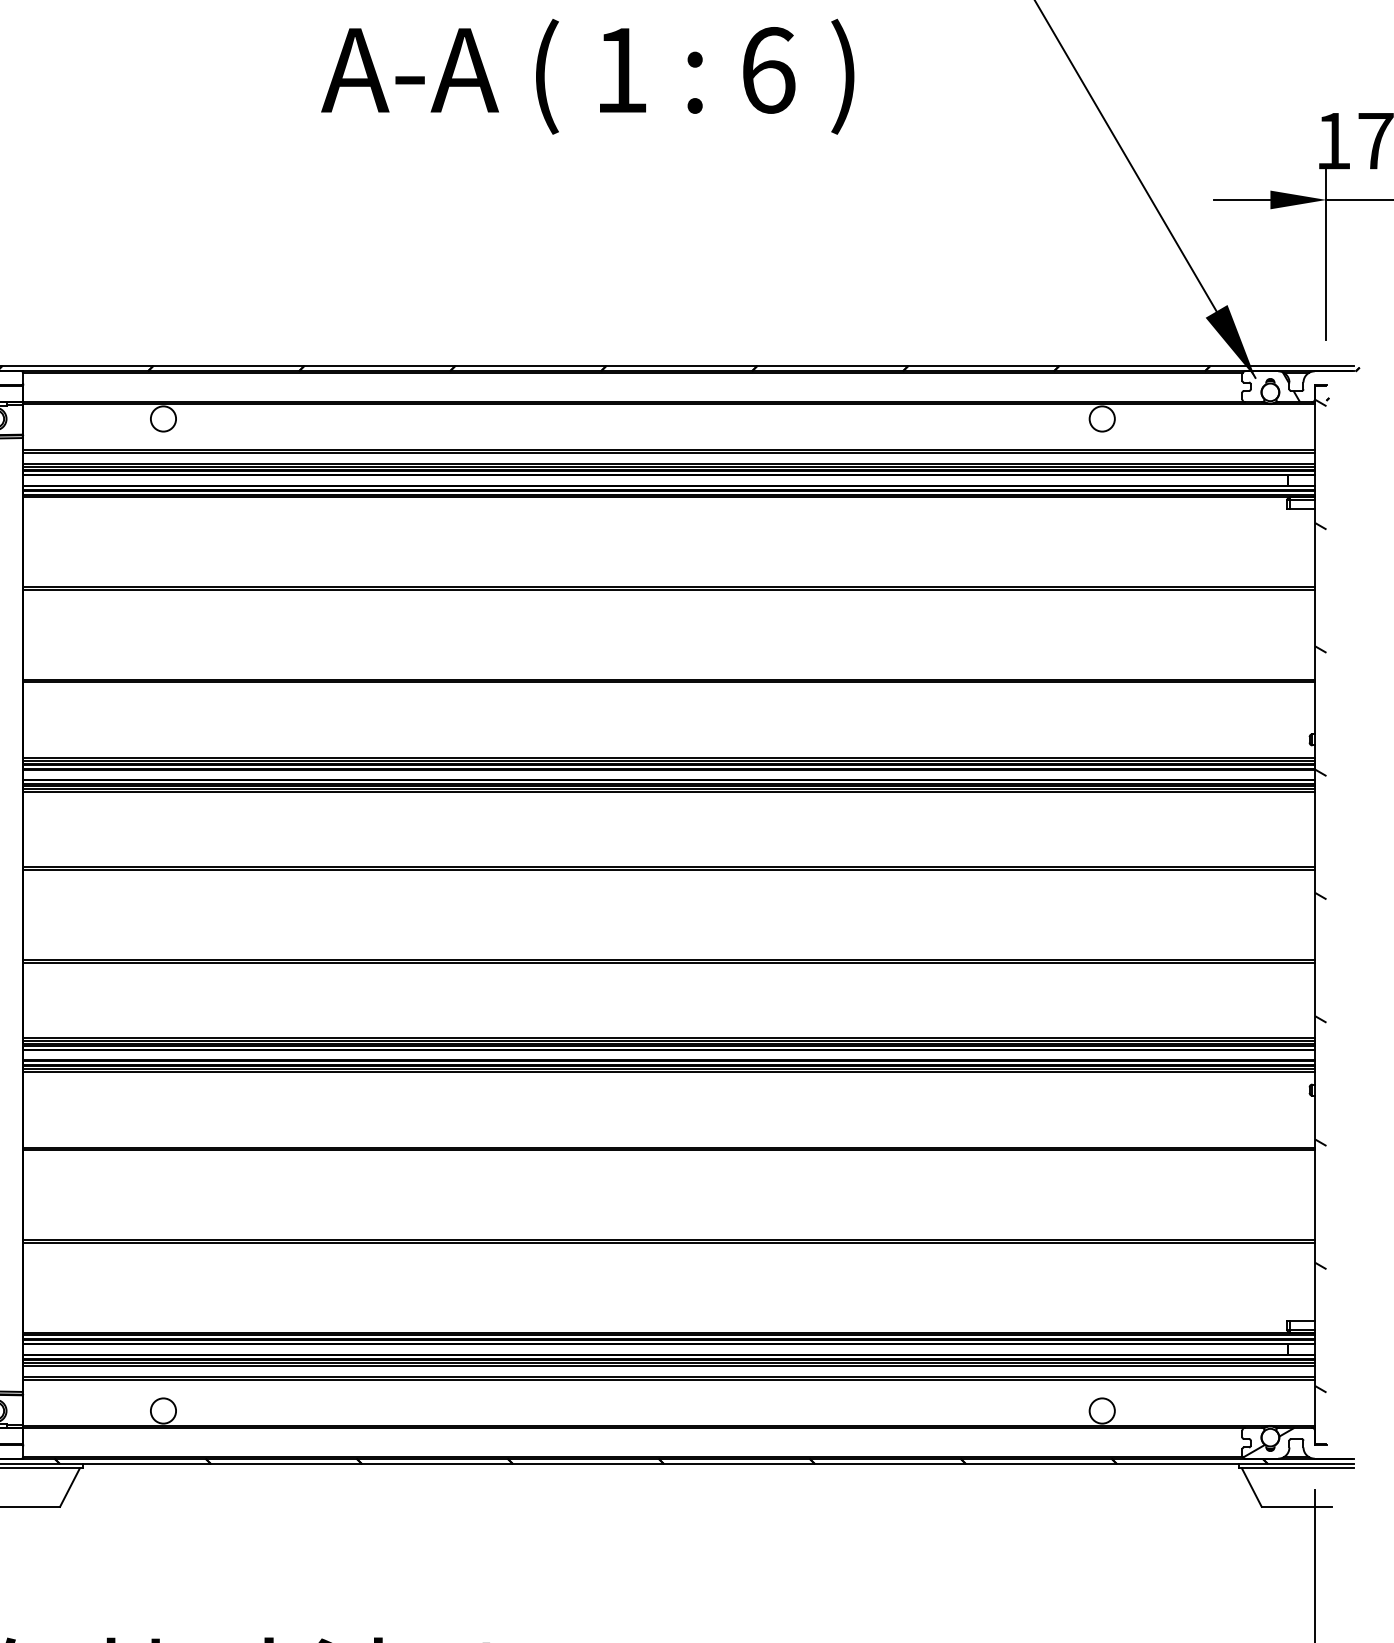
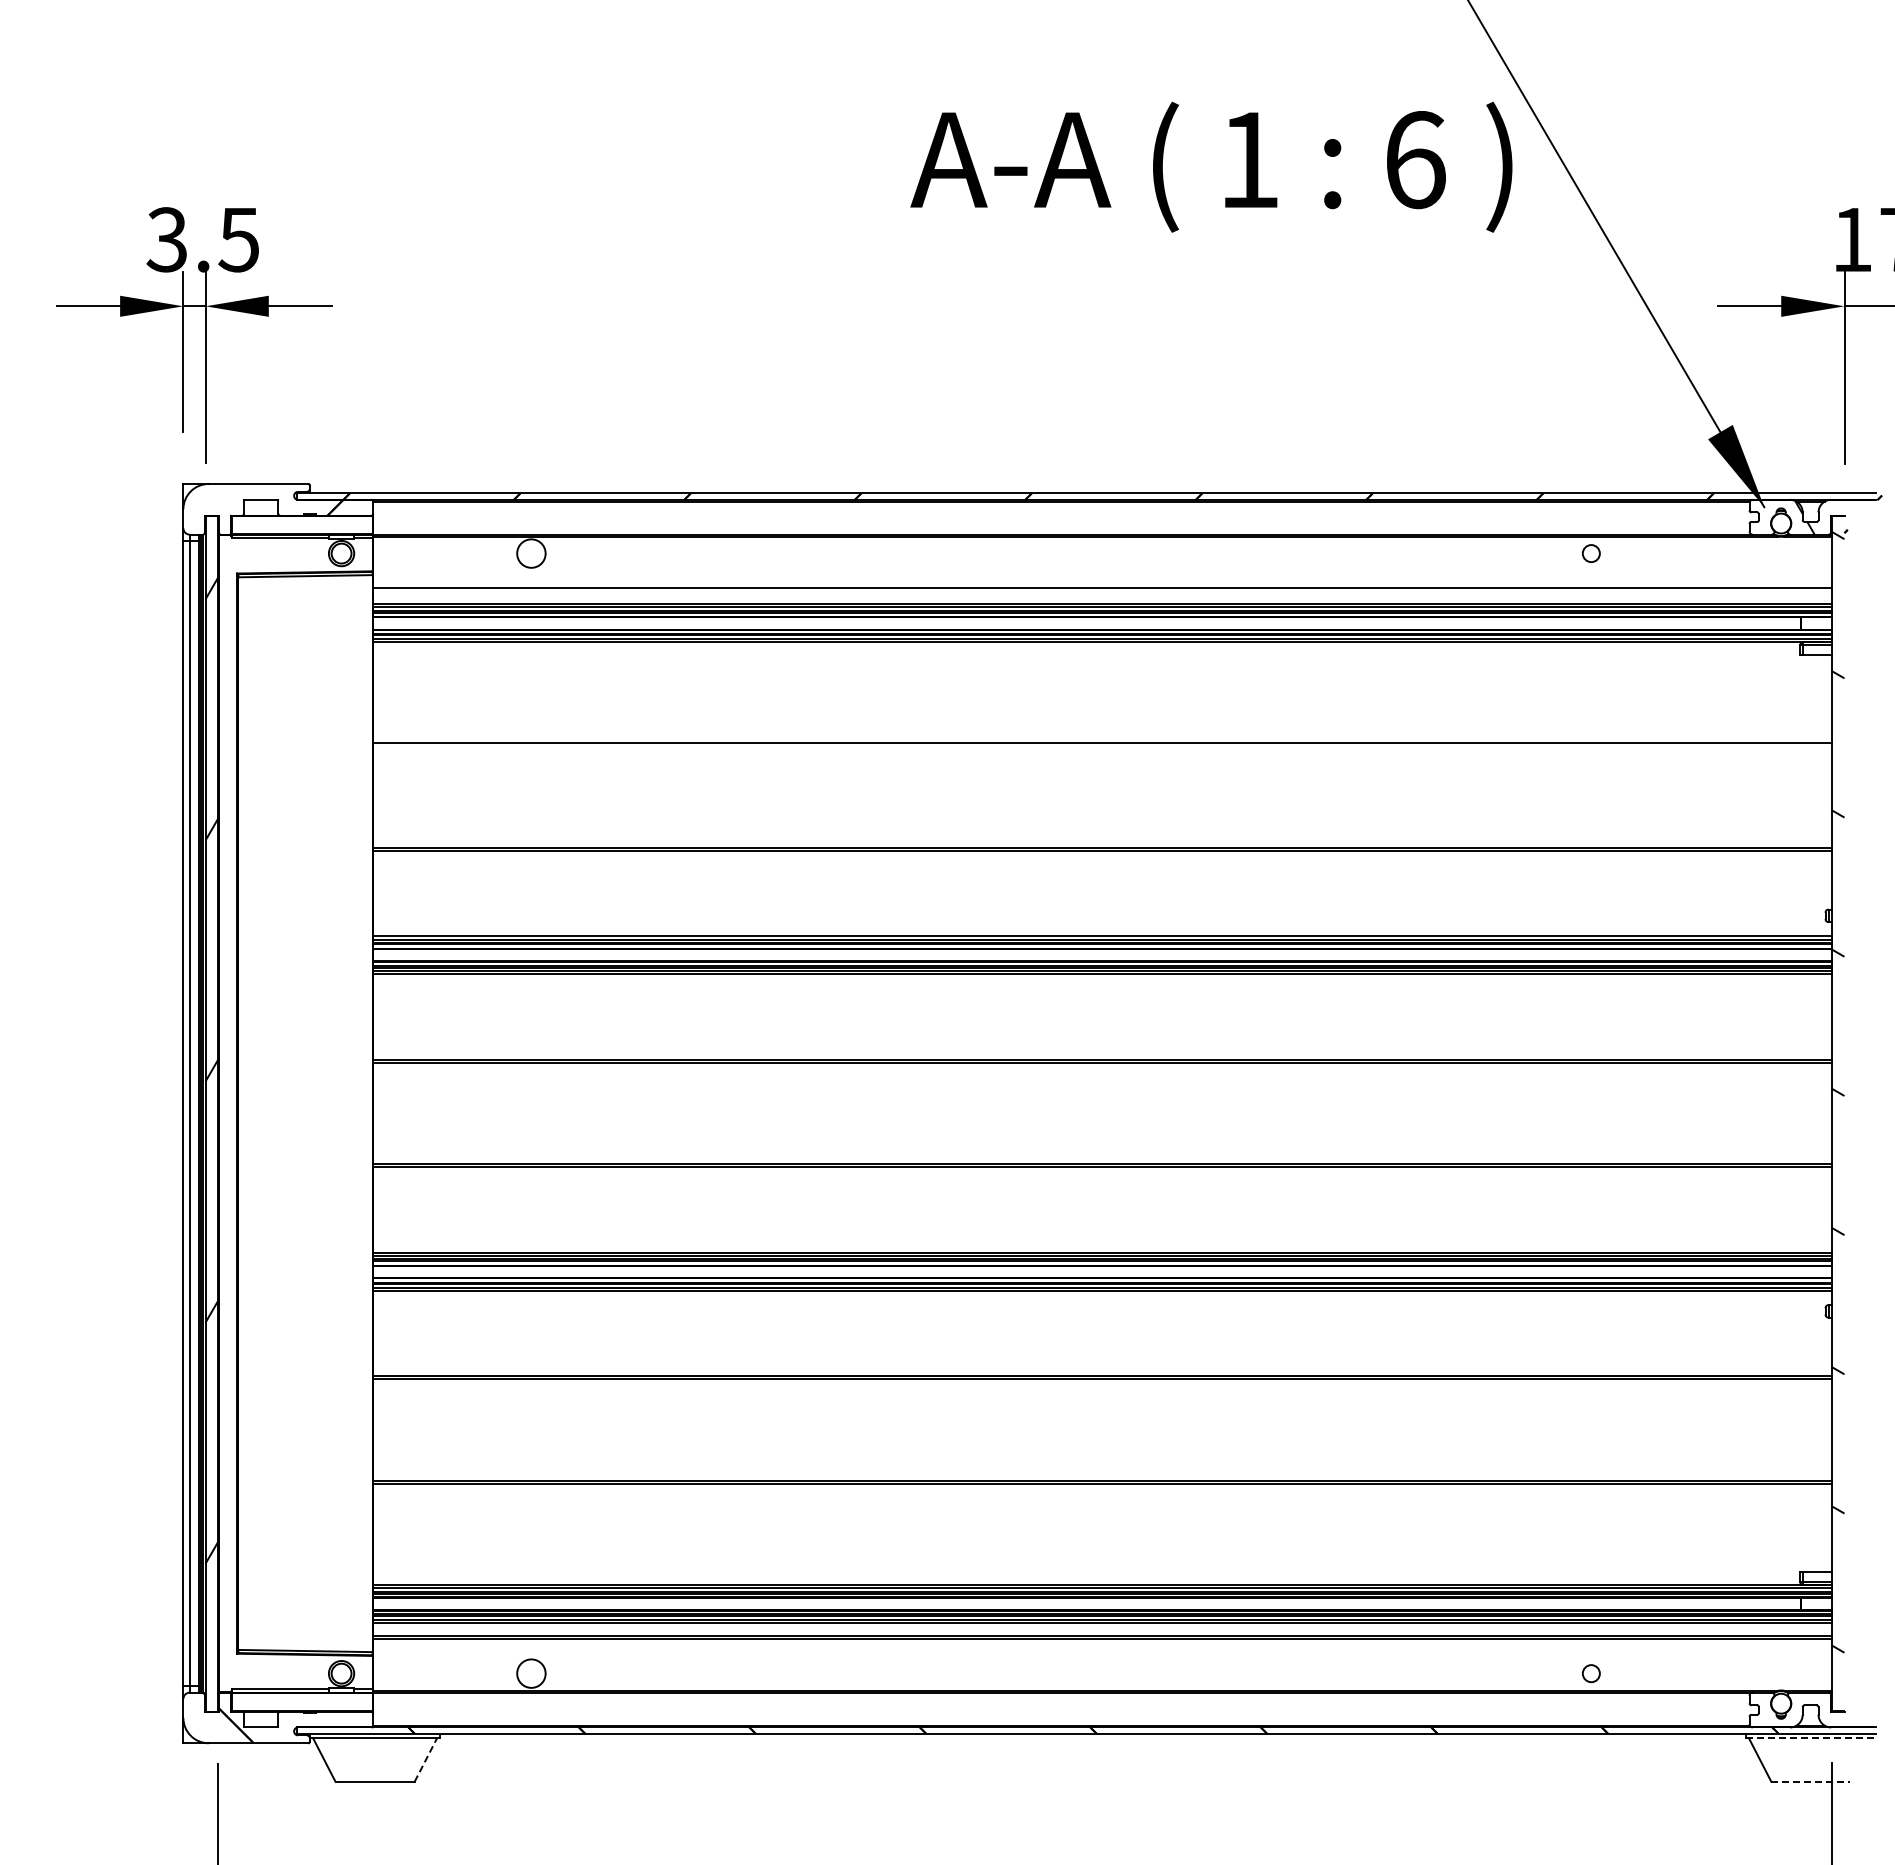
text: (587, 76) -> (1211, 166), moved
circle: (1102, 418) -> (1591, 553), size x0.6
line: (669, 452) -> (1102, 591), removed
line: (669, 589) -> (1102, 746), removed
circle: (1102, 1410) -> (1591, 1673), size x0.6
hatch: (1268, 1442) -> (1779, 1709), removed
line: (1297, 1468) -> (1811, 1738), solid -> dashed
line: (69, 1487) -> (425, 1760), solid -> dashed
line: (1296, 1506) -> (1810, 1781), solid -> dashed

